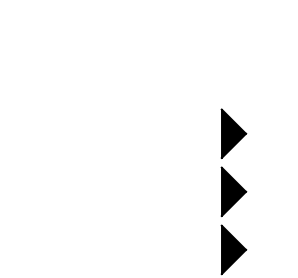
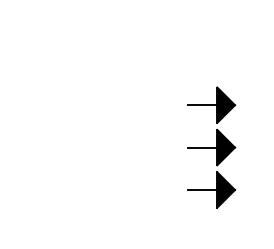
line: (201, 134) -> (202, 105), added
line: (201, 191) -> (202, 147), added
line: (201, 249) -> (202, 189), added

